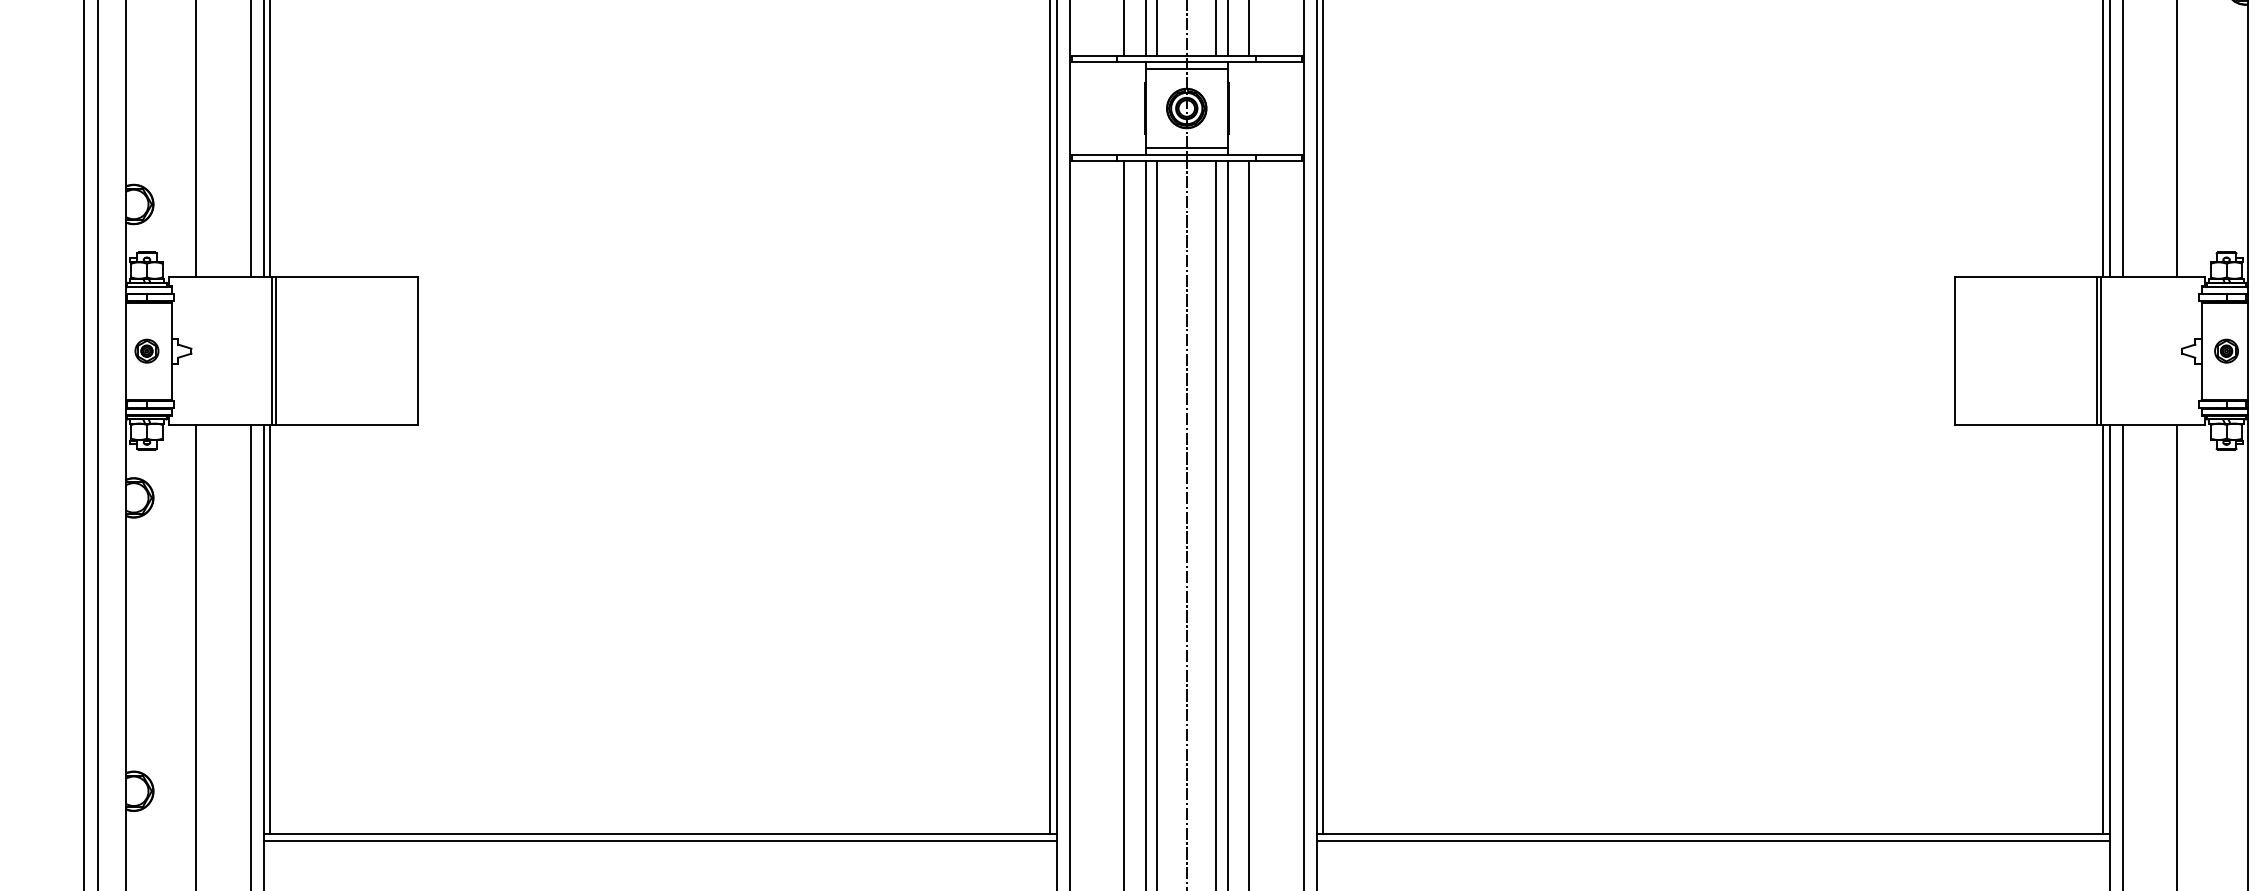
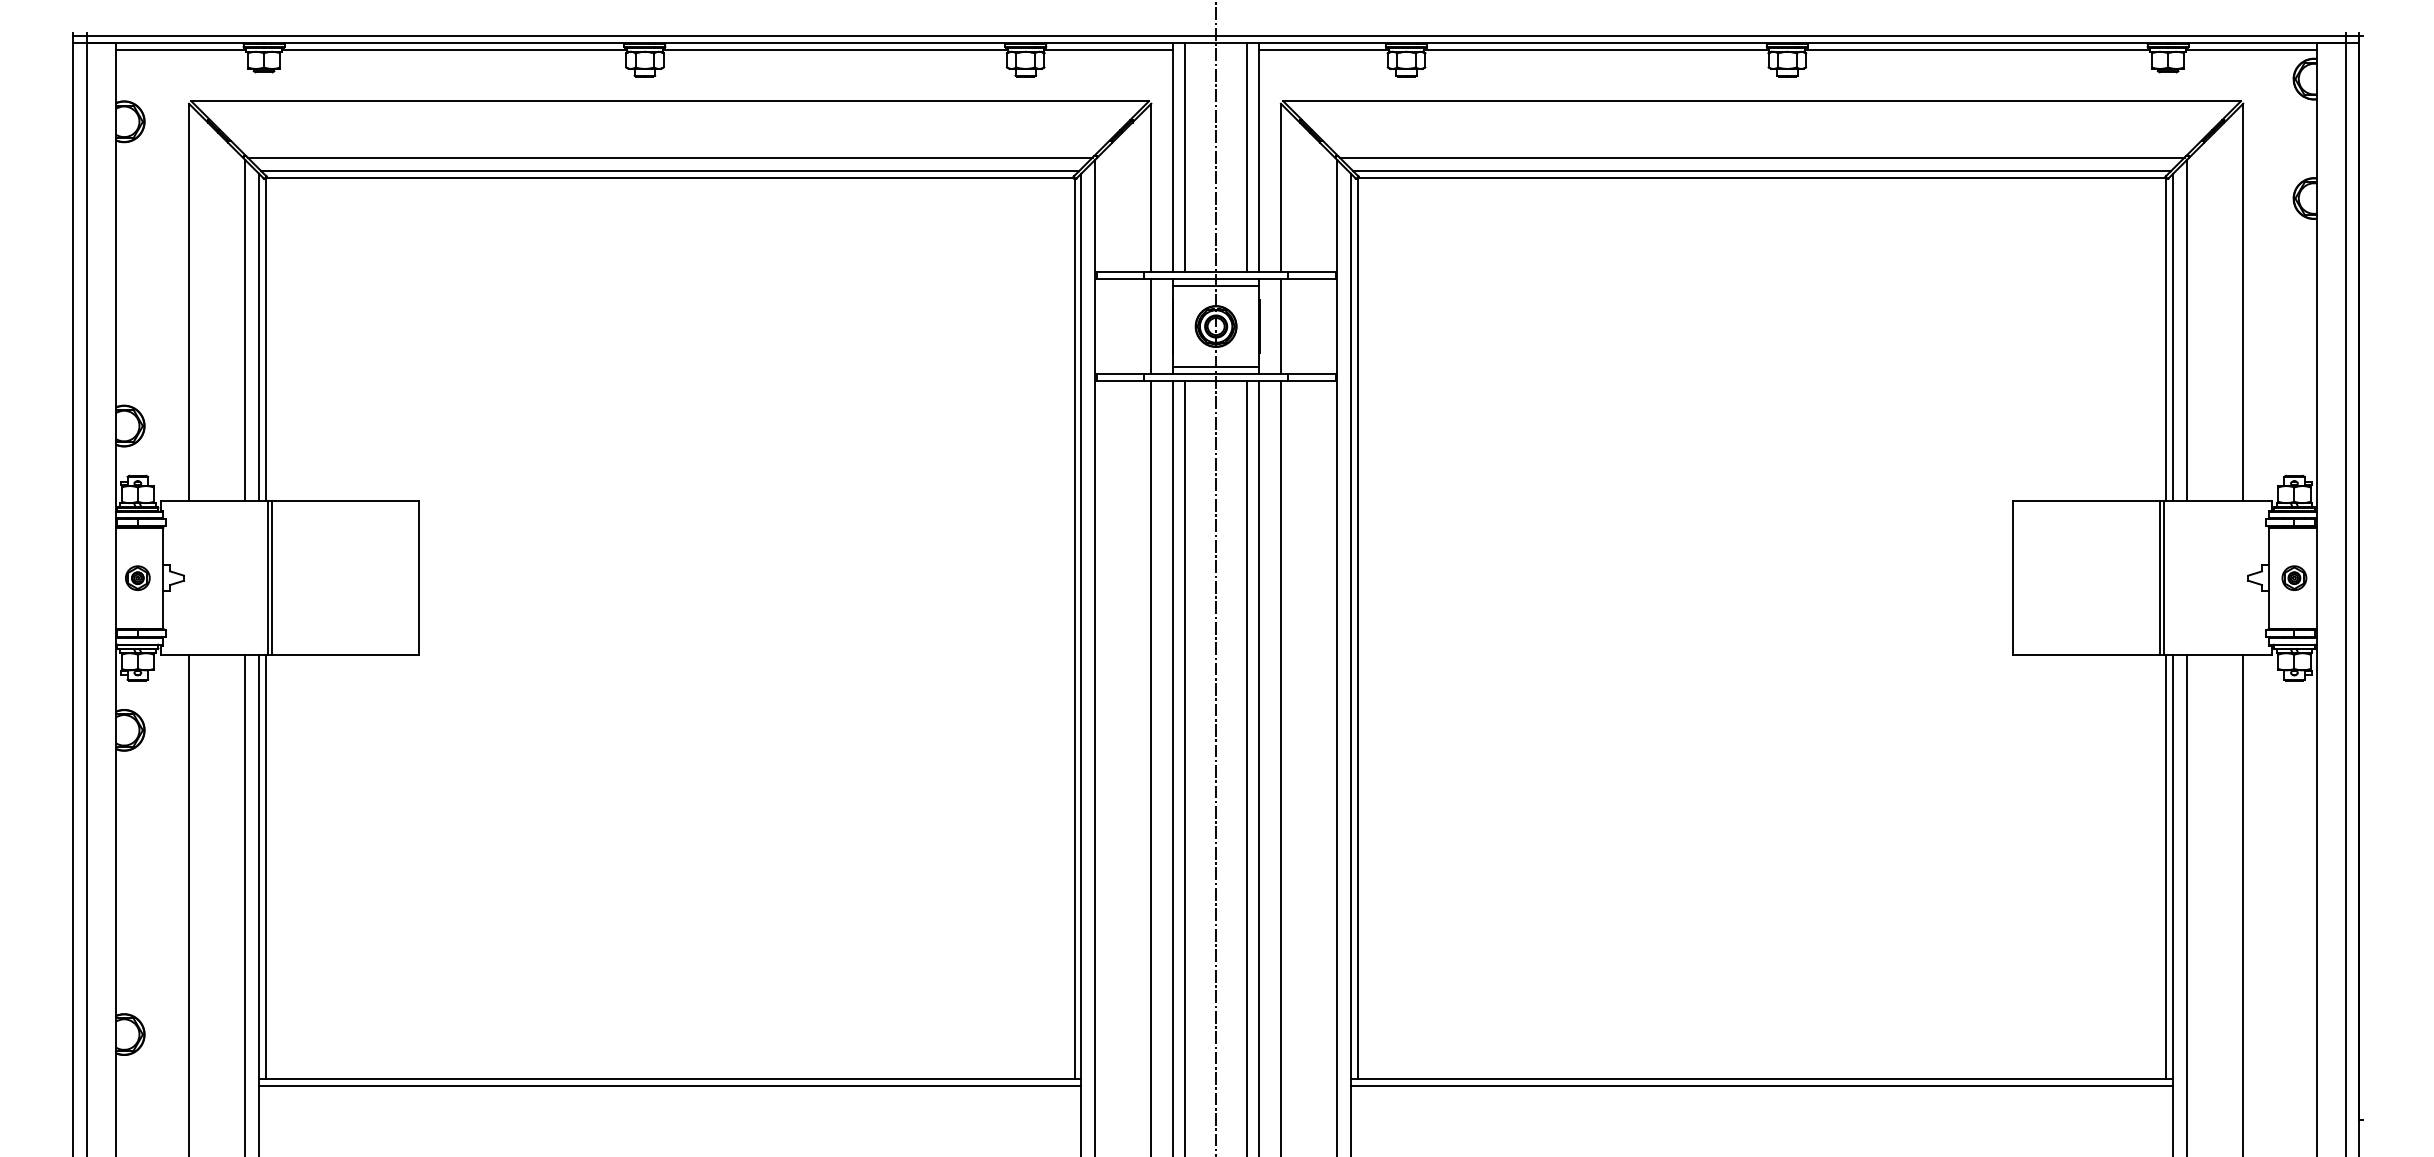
line: (1124, 108) -> (1151, 326), added
line: (1248, 108) -> (1280, 326), added

